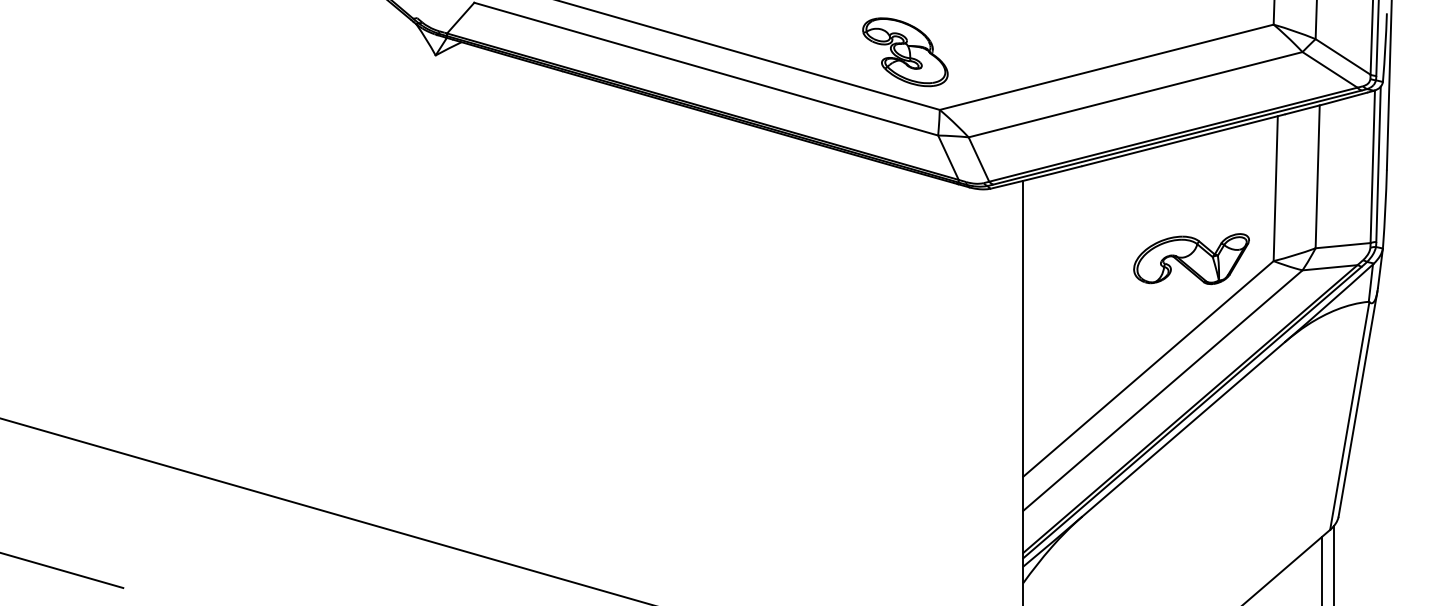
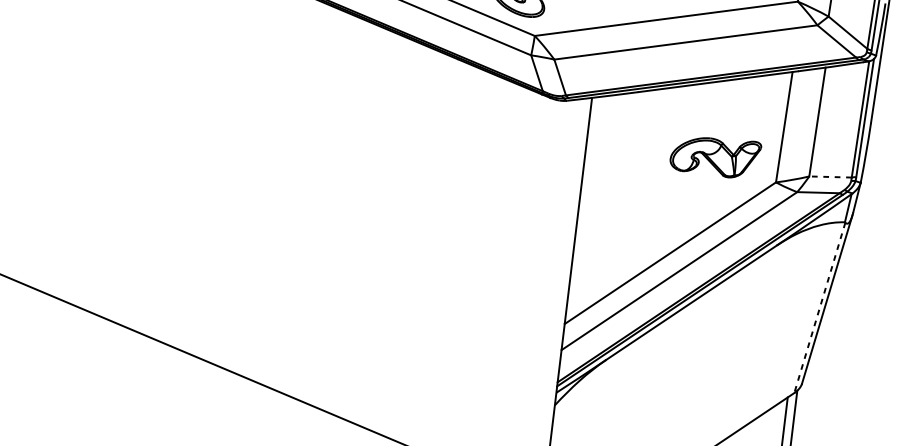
line: (1343, 245) -> (830, 176), solid -> dashed
part: (1191, 259) -> (715, 156), moved
line: (1349, 416) -> (819, 308), solid -> dashed

